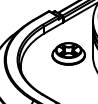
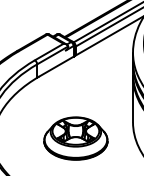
part: (68, 53) -> (75, 137), moved

